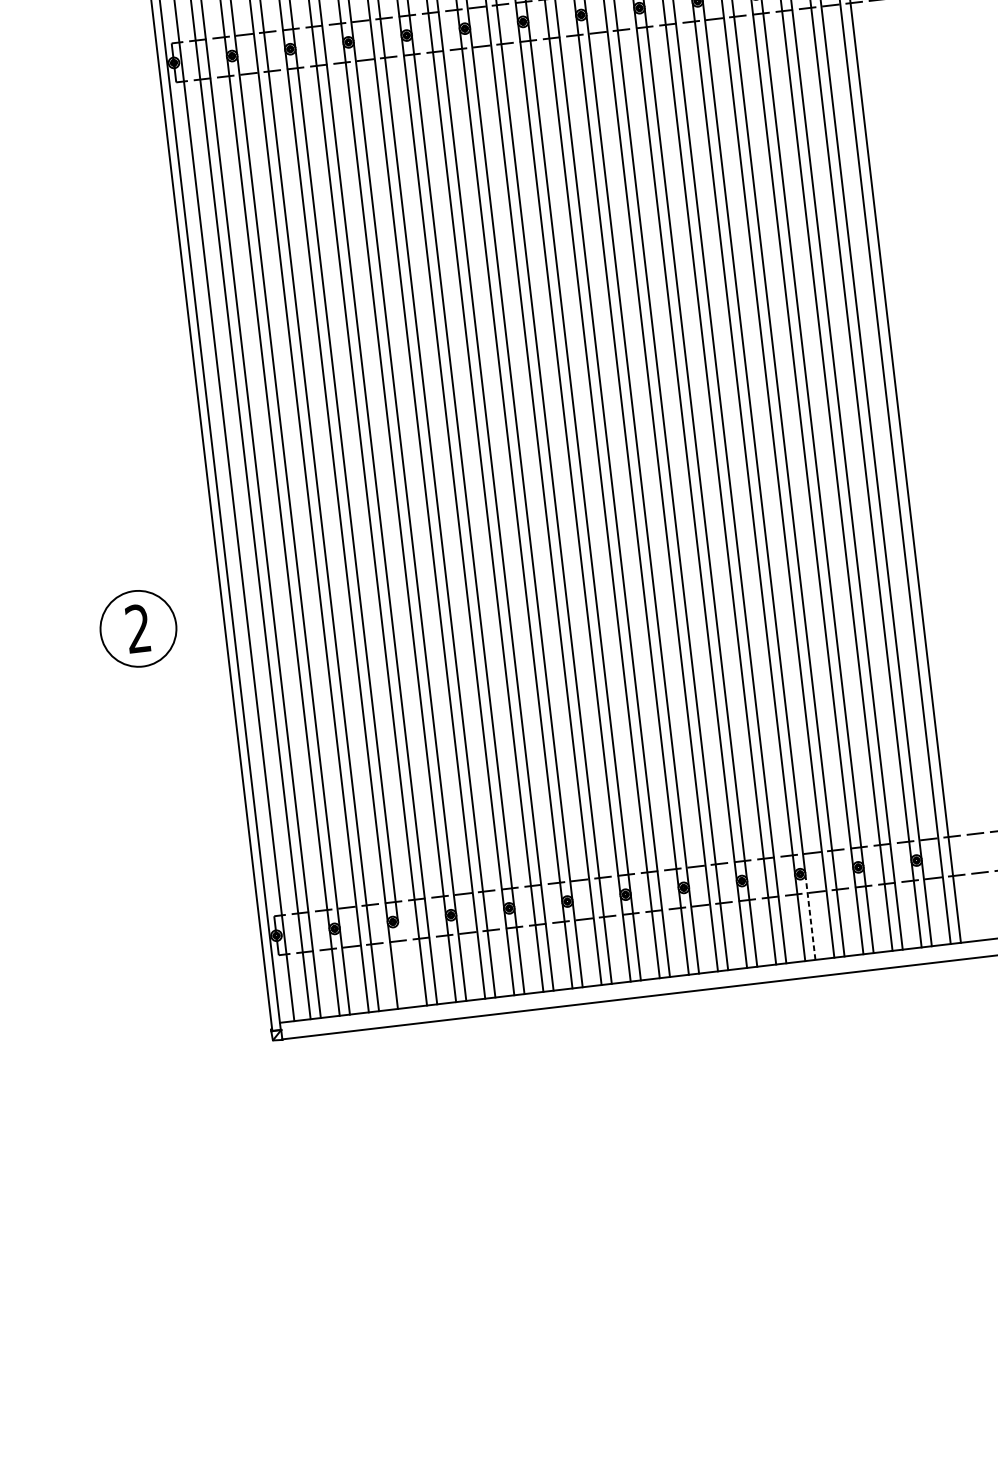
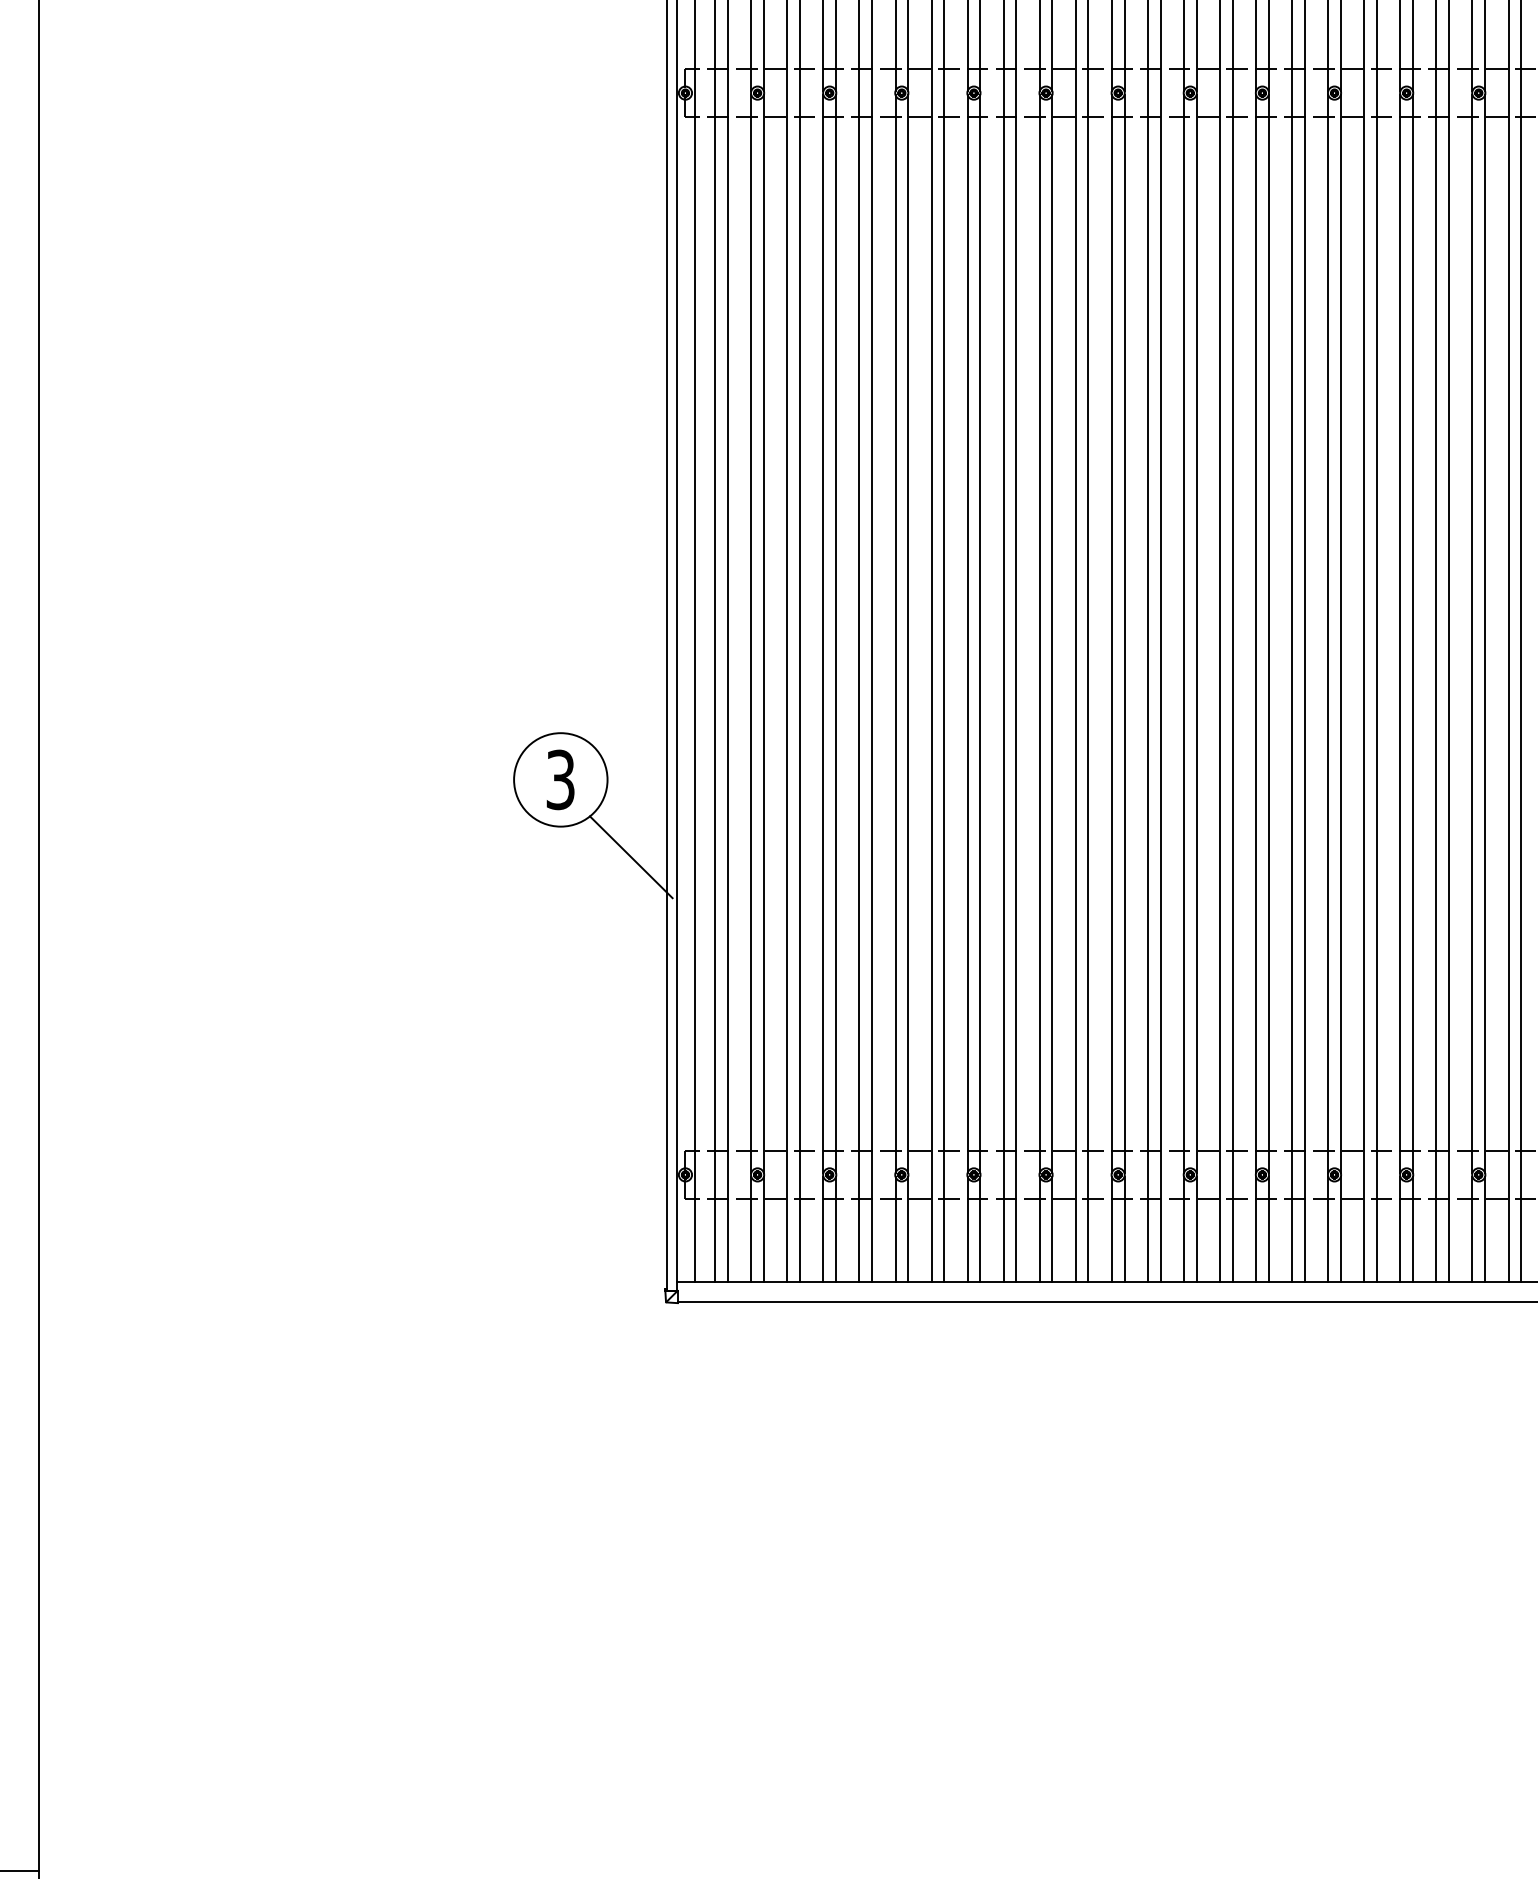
text: (138, 628) -> (560, 779), 2 -> 3
line: (202, 684) -> (630, 857), added
line: (810, 917) -> (1340, 1229), dashed -> solid
line: (403, 964) -> (836, 1228), added

